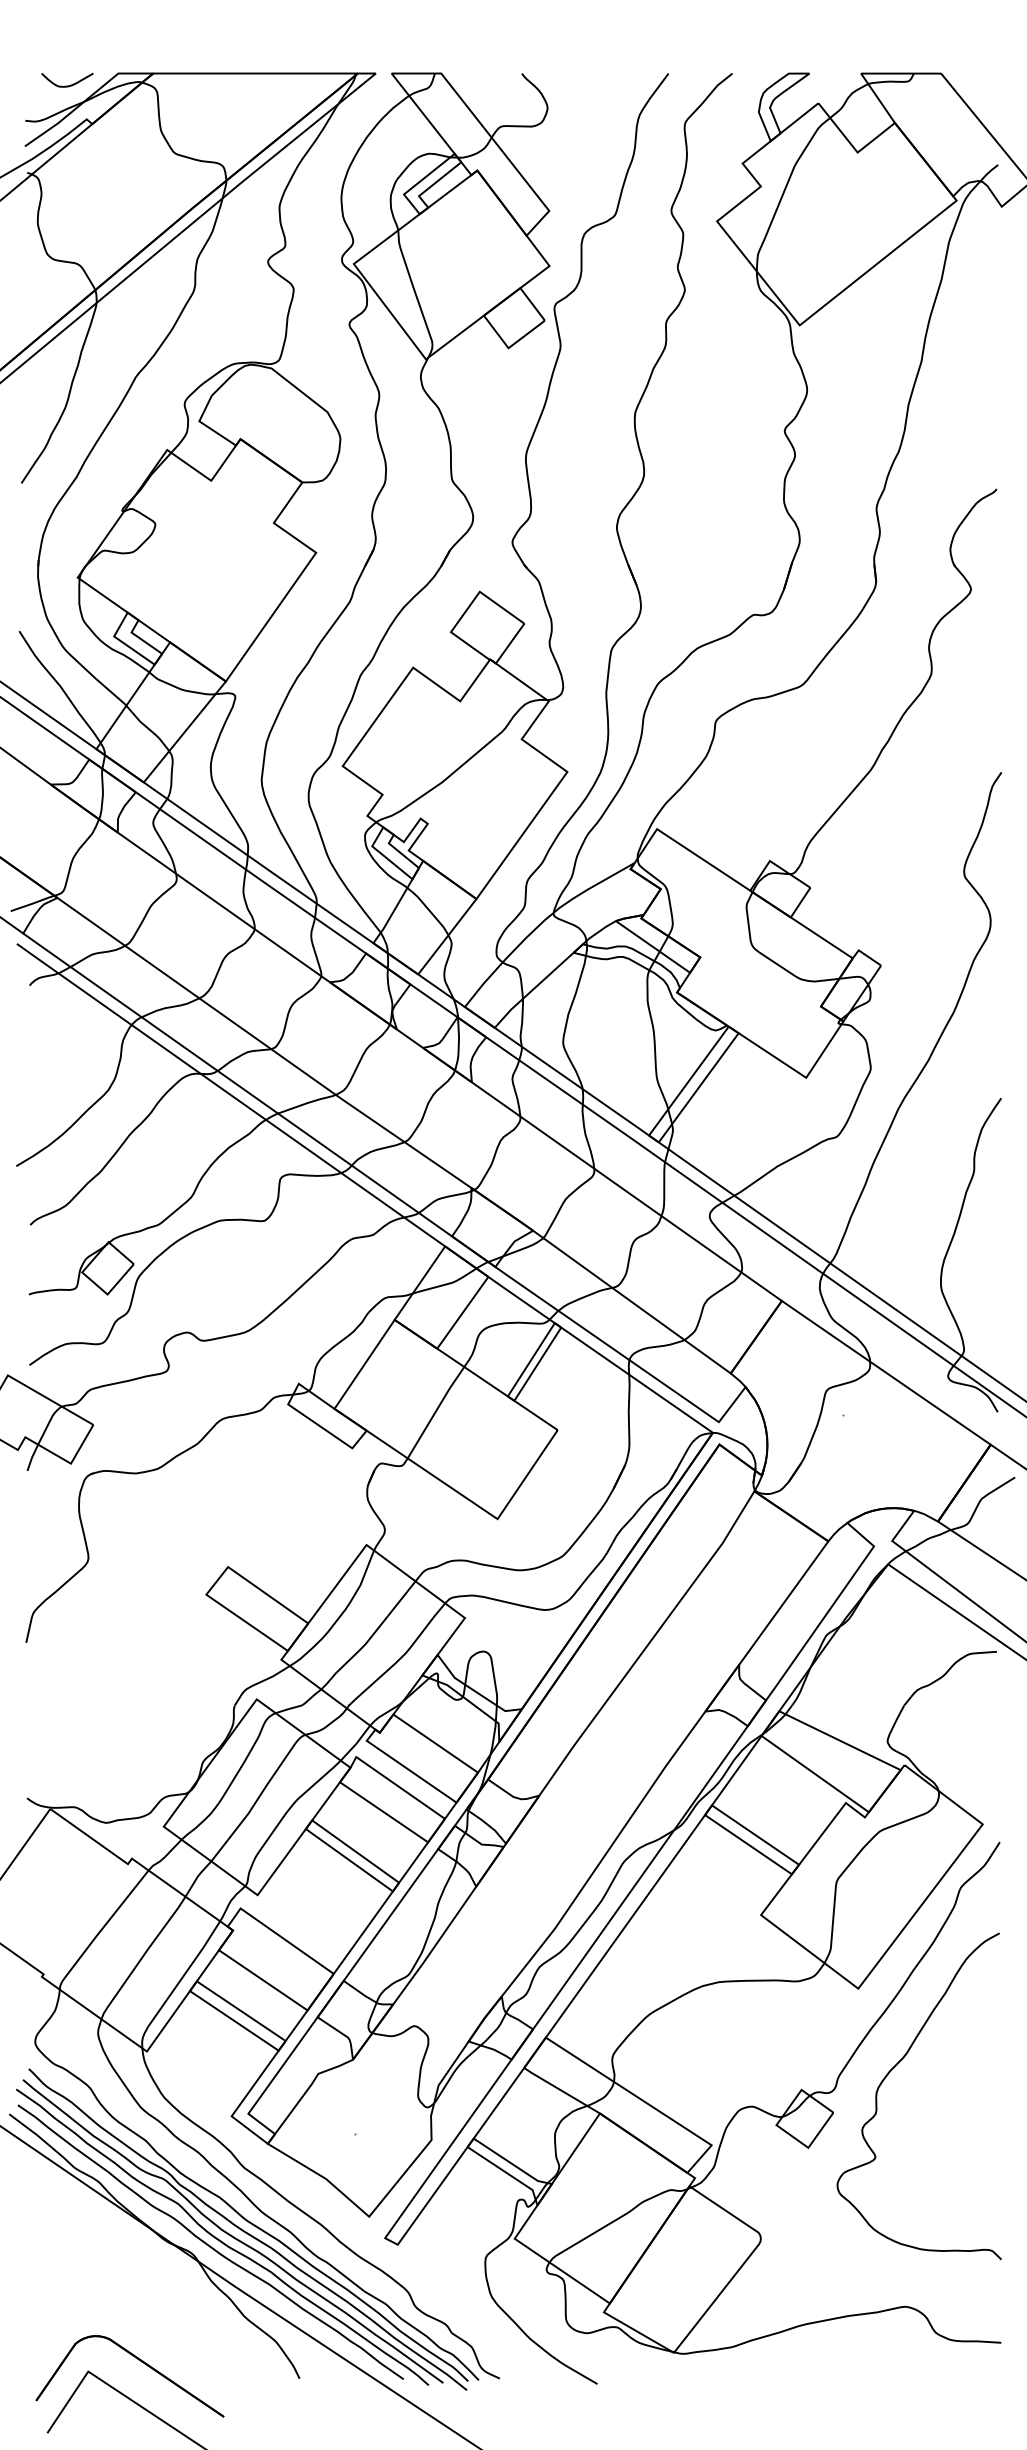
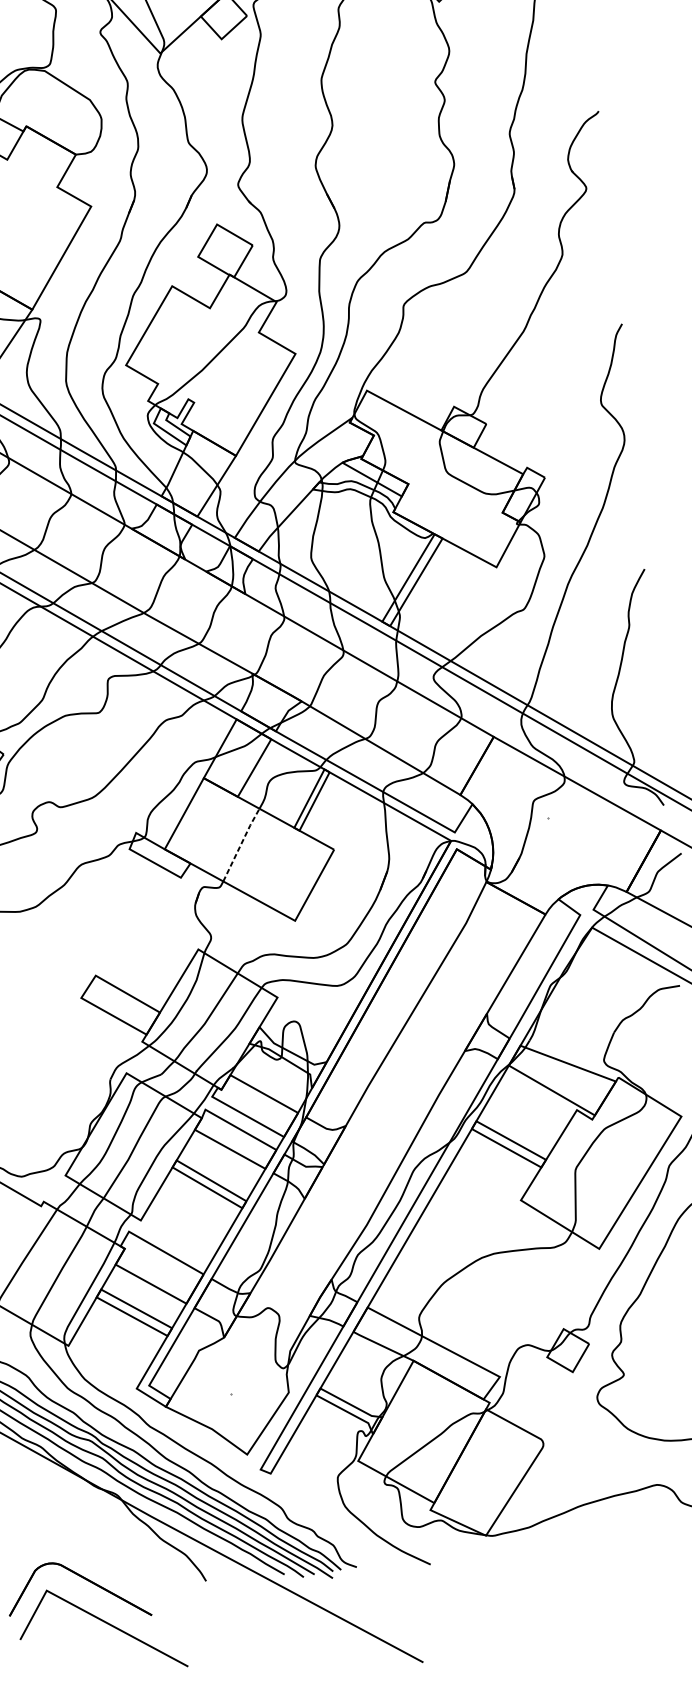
line: (435, 1411) -> (240, 844), solid -> dashed

